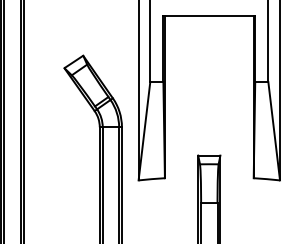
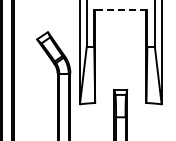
line: (208, 16) -> (120, 9), solid -> dashed

